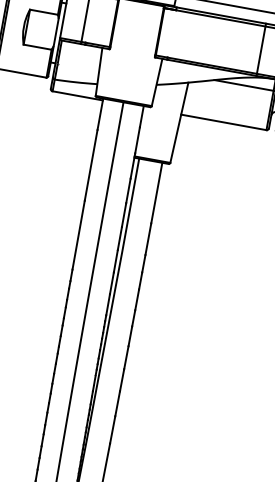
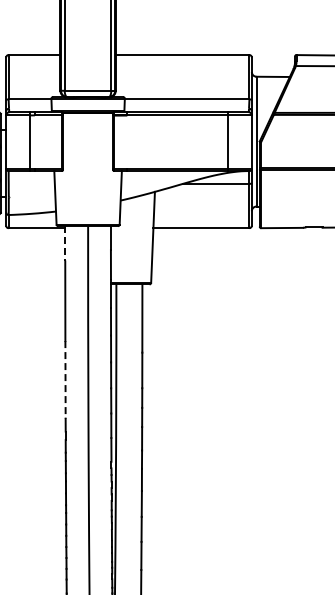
line: (100, 114) -> (65, 243), solid -> dashed
line: (78, 234) -> (65, 379), solid -> dashed

